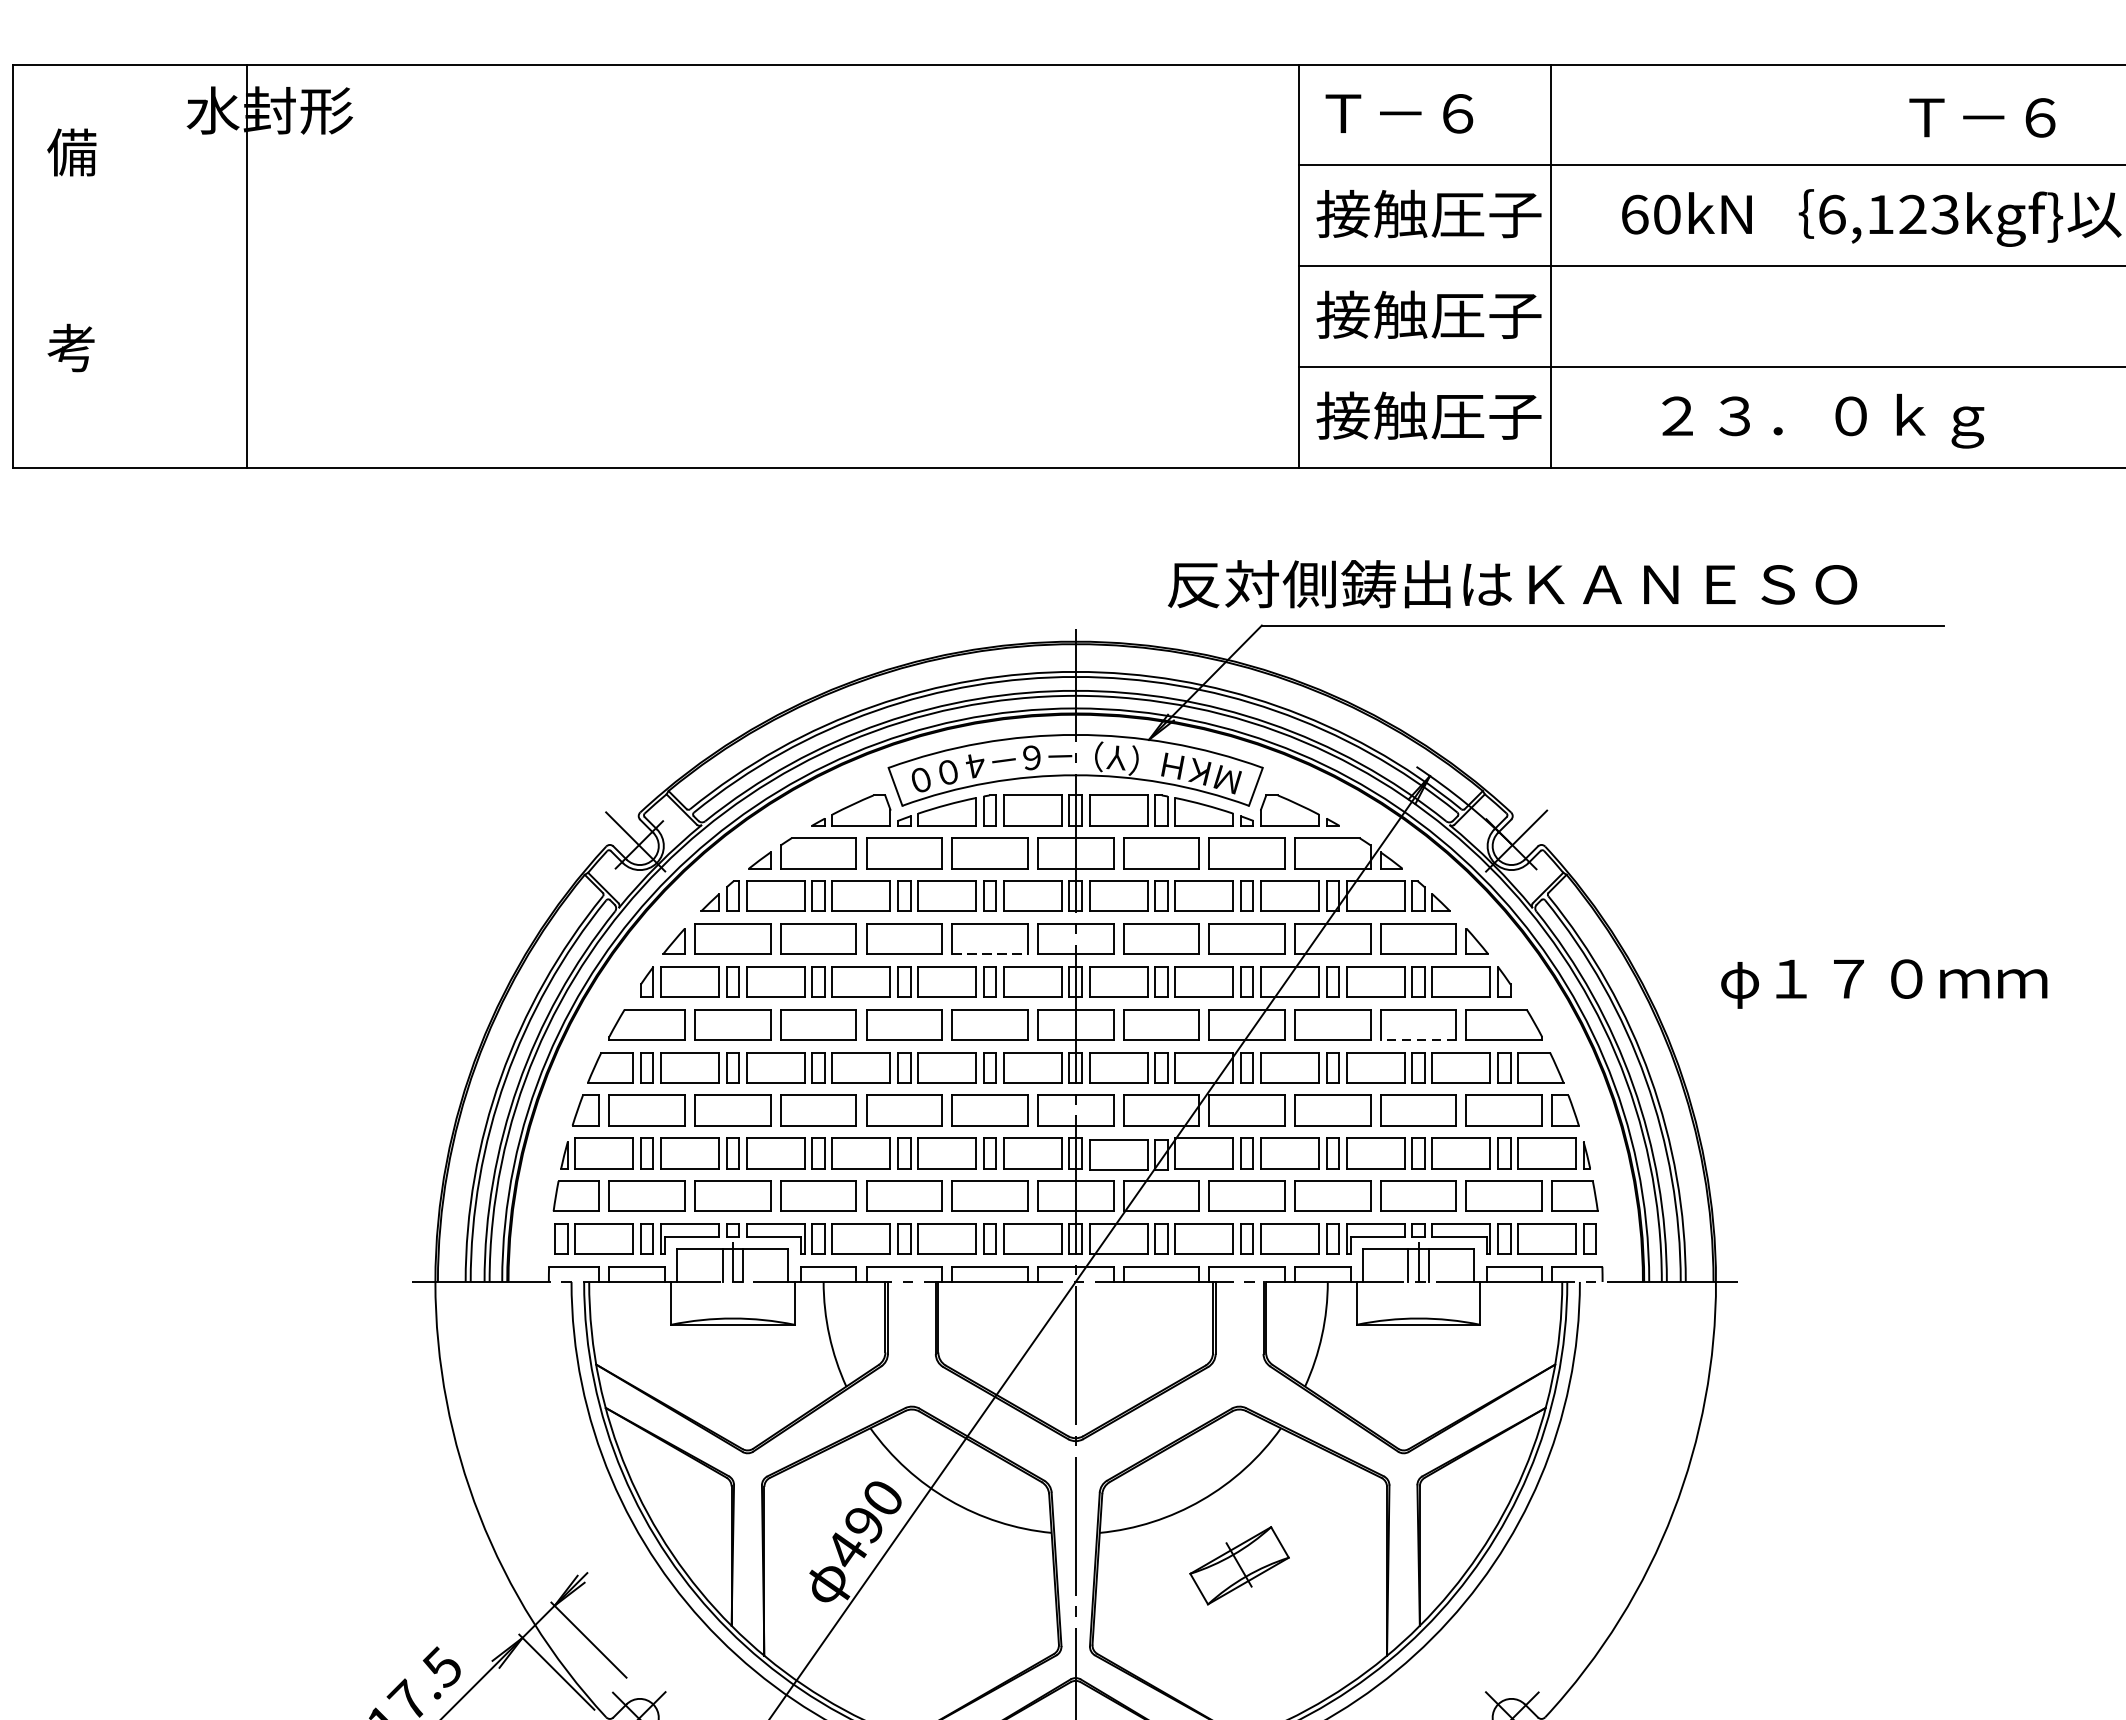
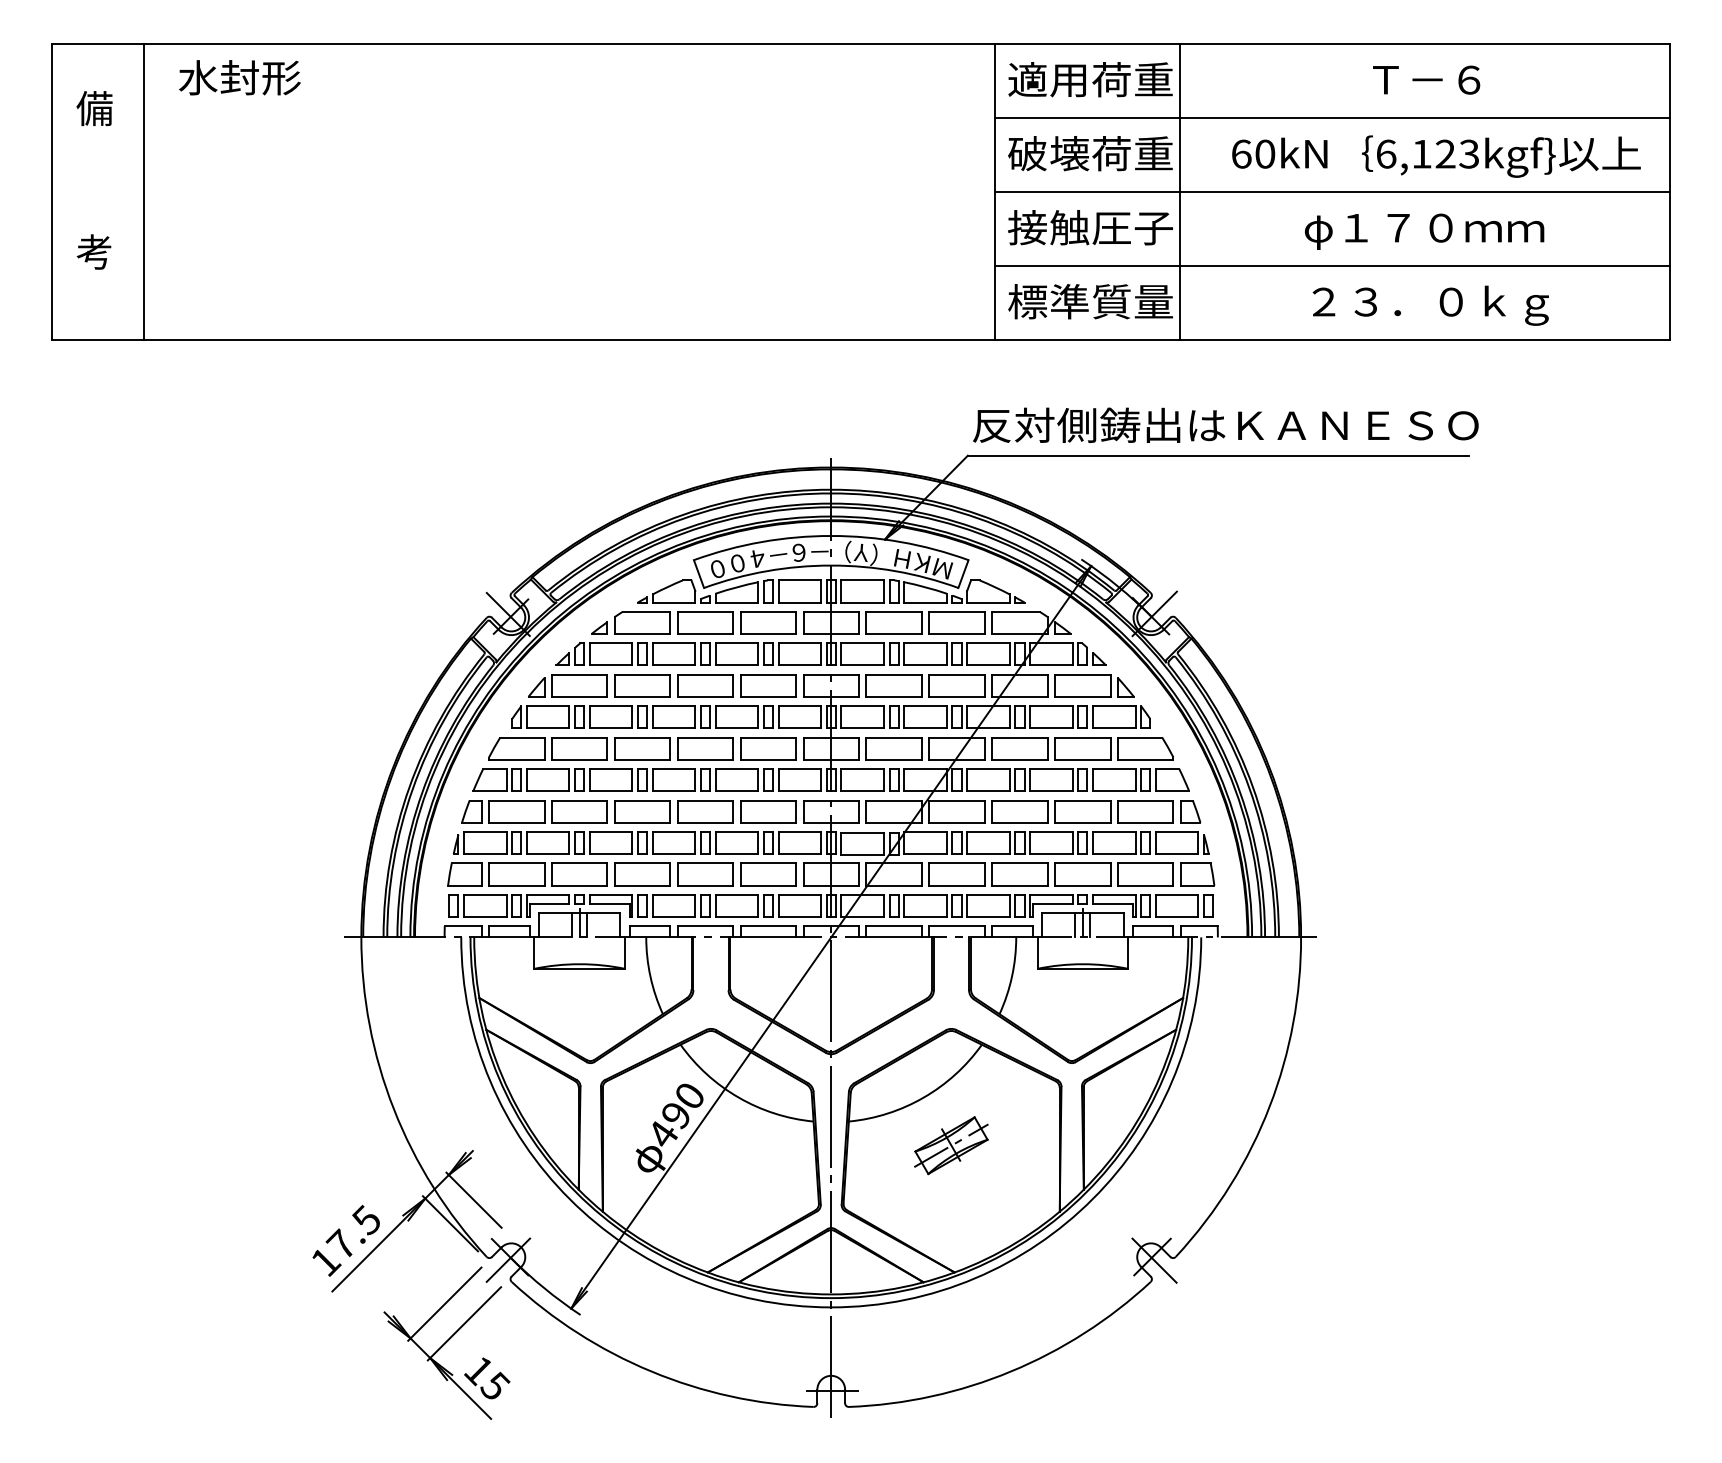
text: (1429, 112) -> (1090, 79), Ｔ－６ -> 適用荷重
text: (1982, 116) -> (1426, 79), moved
text: (1429, 213) -> (1090, 153), 接触圧子 -> 破壊荷重
line: (247, 266) -> (144, 192), moved
text: (1429, 415) -> (1090, 301), 接触圧子 -> 標準質量
text: (1822, 420) -> (1430, 305), moved
text: (1512, 583) -> (1225, 424), moved
line: (990, 953) -> (768, 696), dashed -> solid
text: (1884, 983) -> (1424, 231), moved
line: (1418, 1039) -> (1082, 759), dashed -> solid
line: (1239, 1565) -> (951, 1145), added

